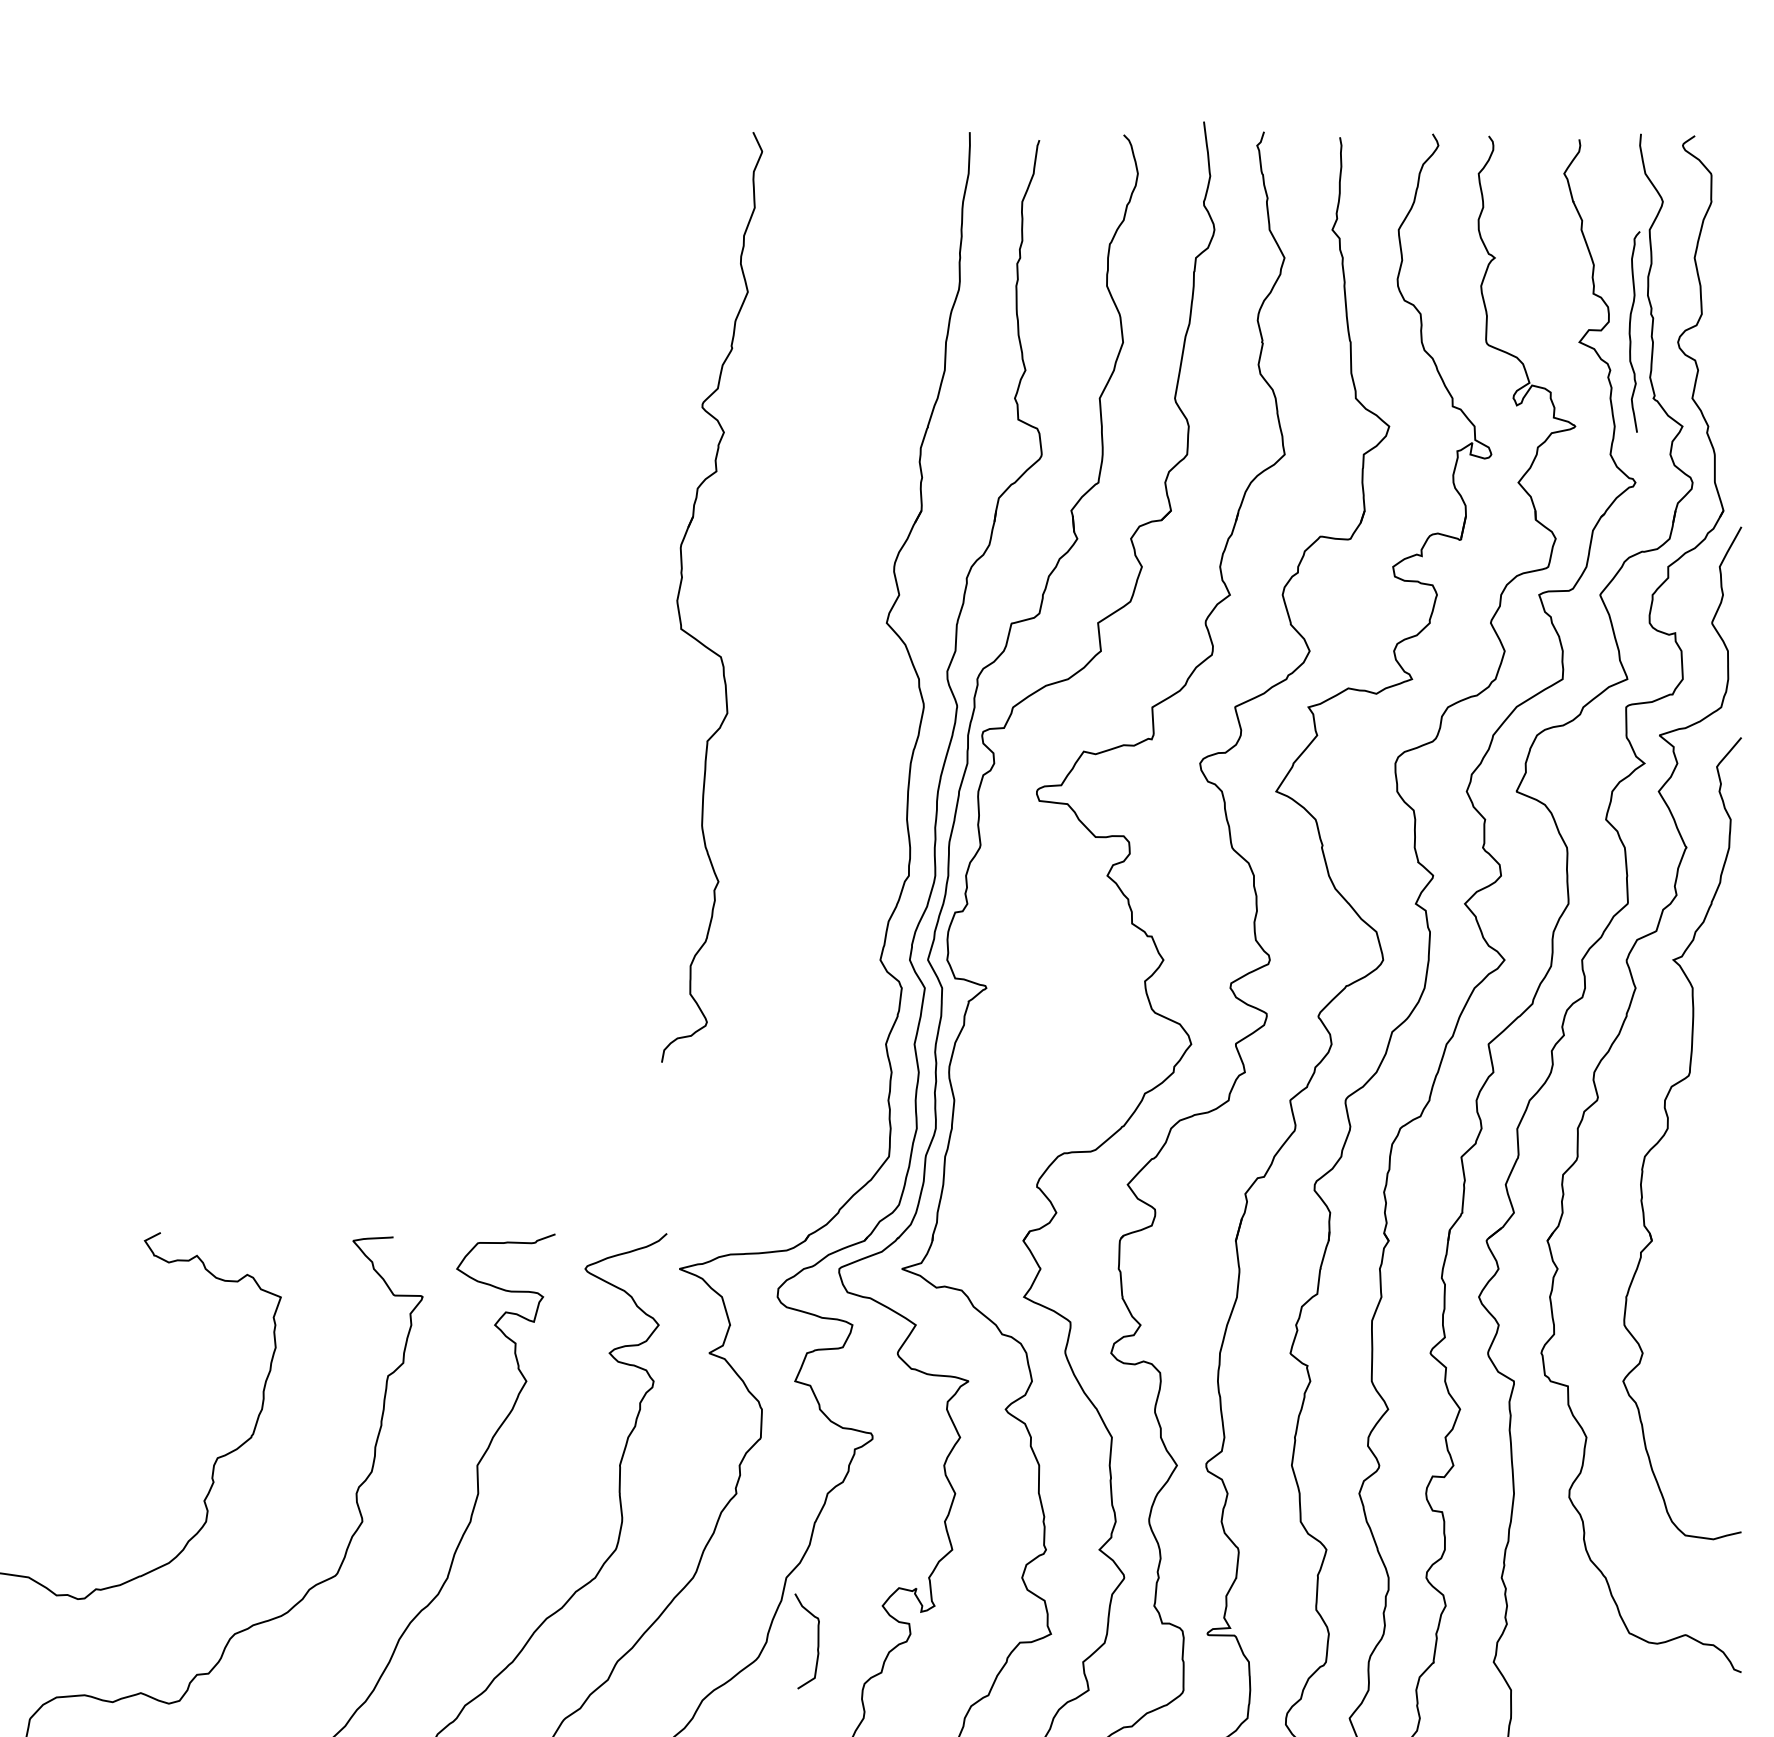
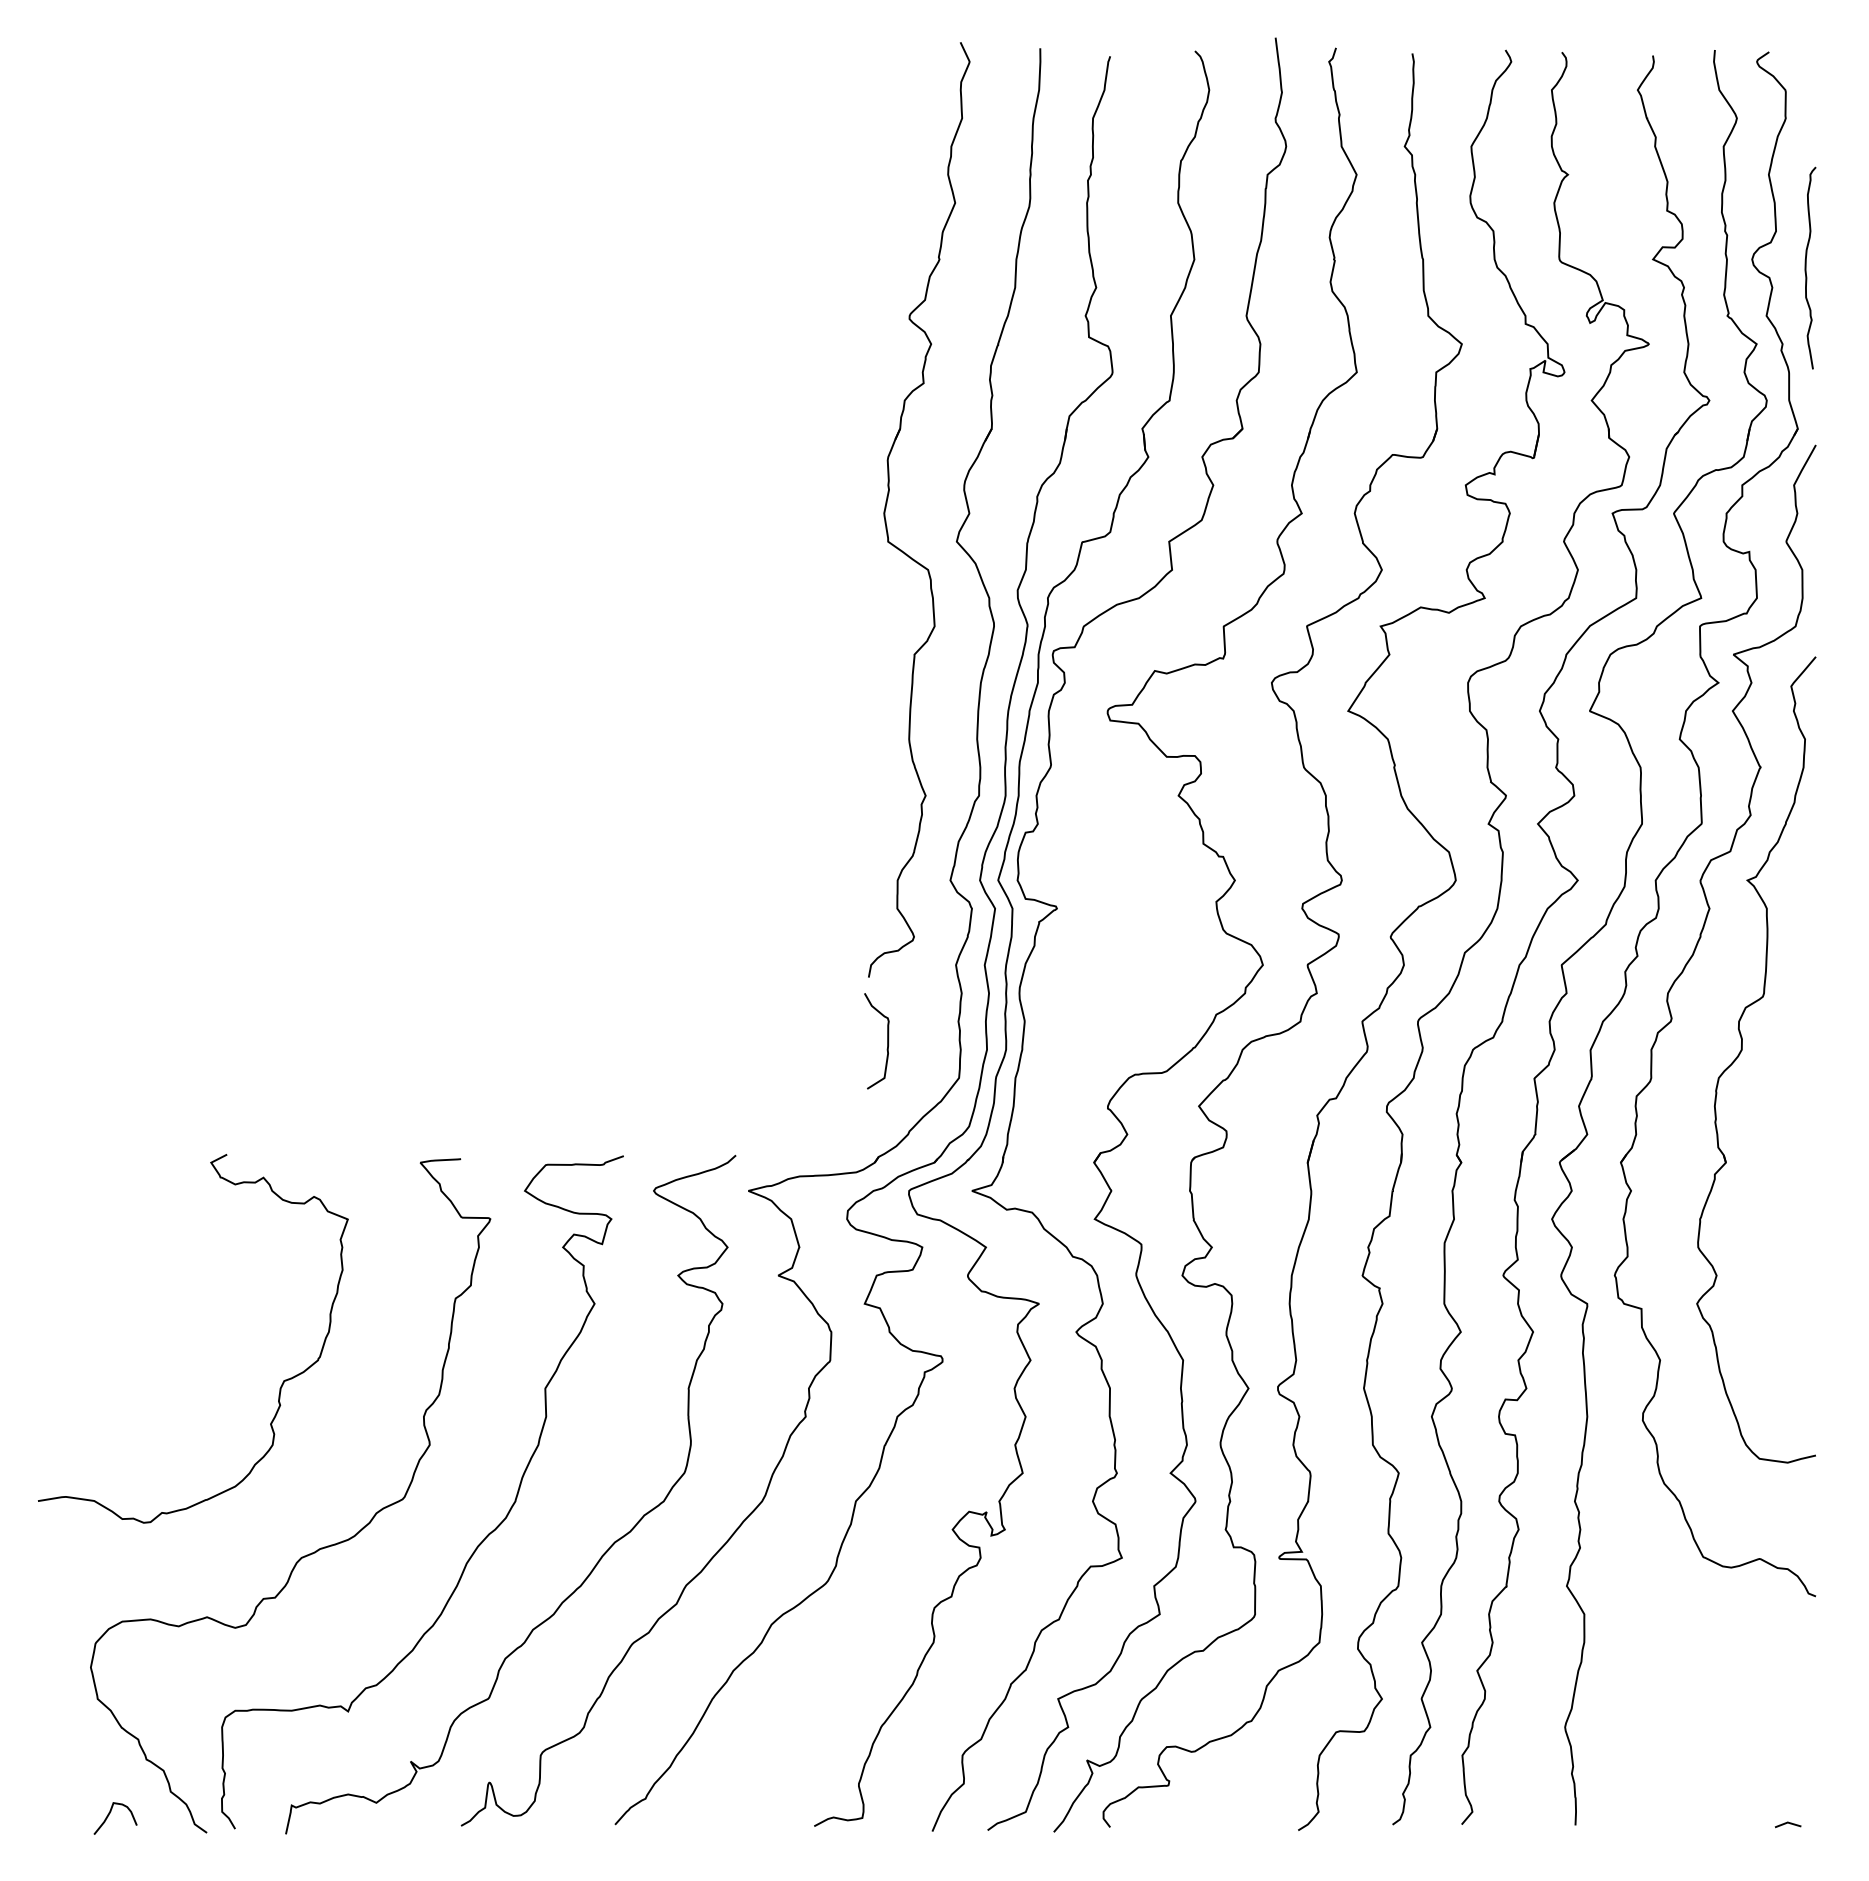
curve: (1630, 331) -> (1806, 267), moved
part: (680, 591) -> (887, 503), moved
curve: (817, 1641) -> (887, 1041), moved

